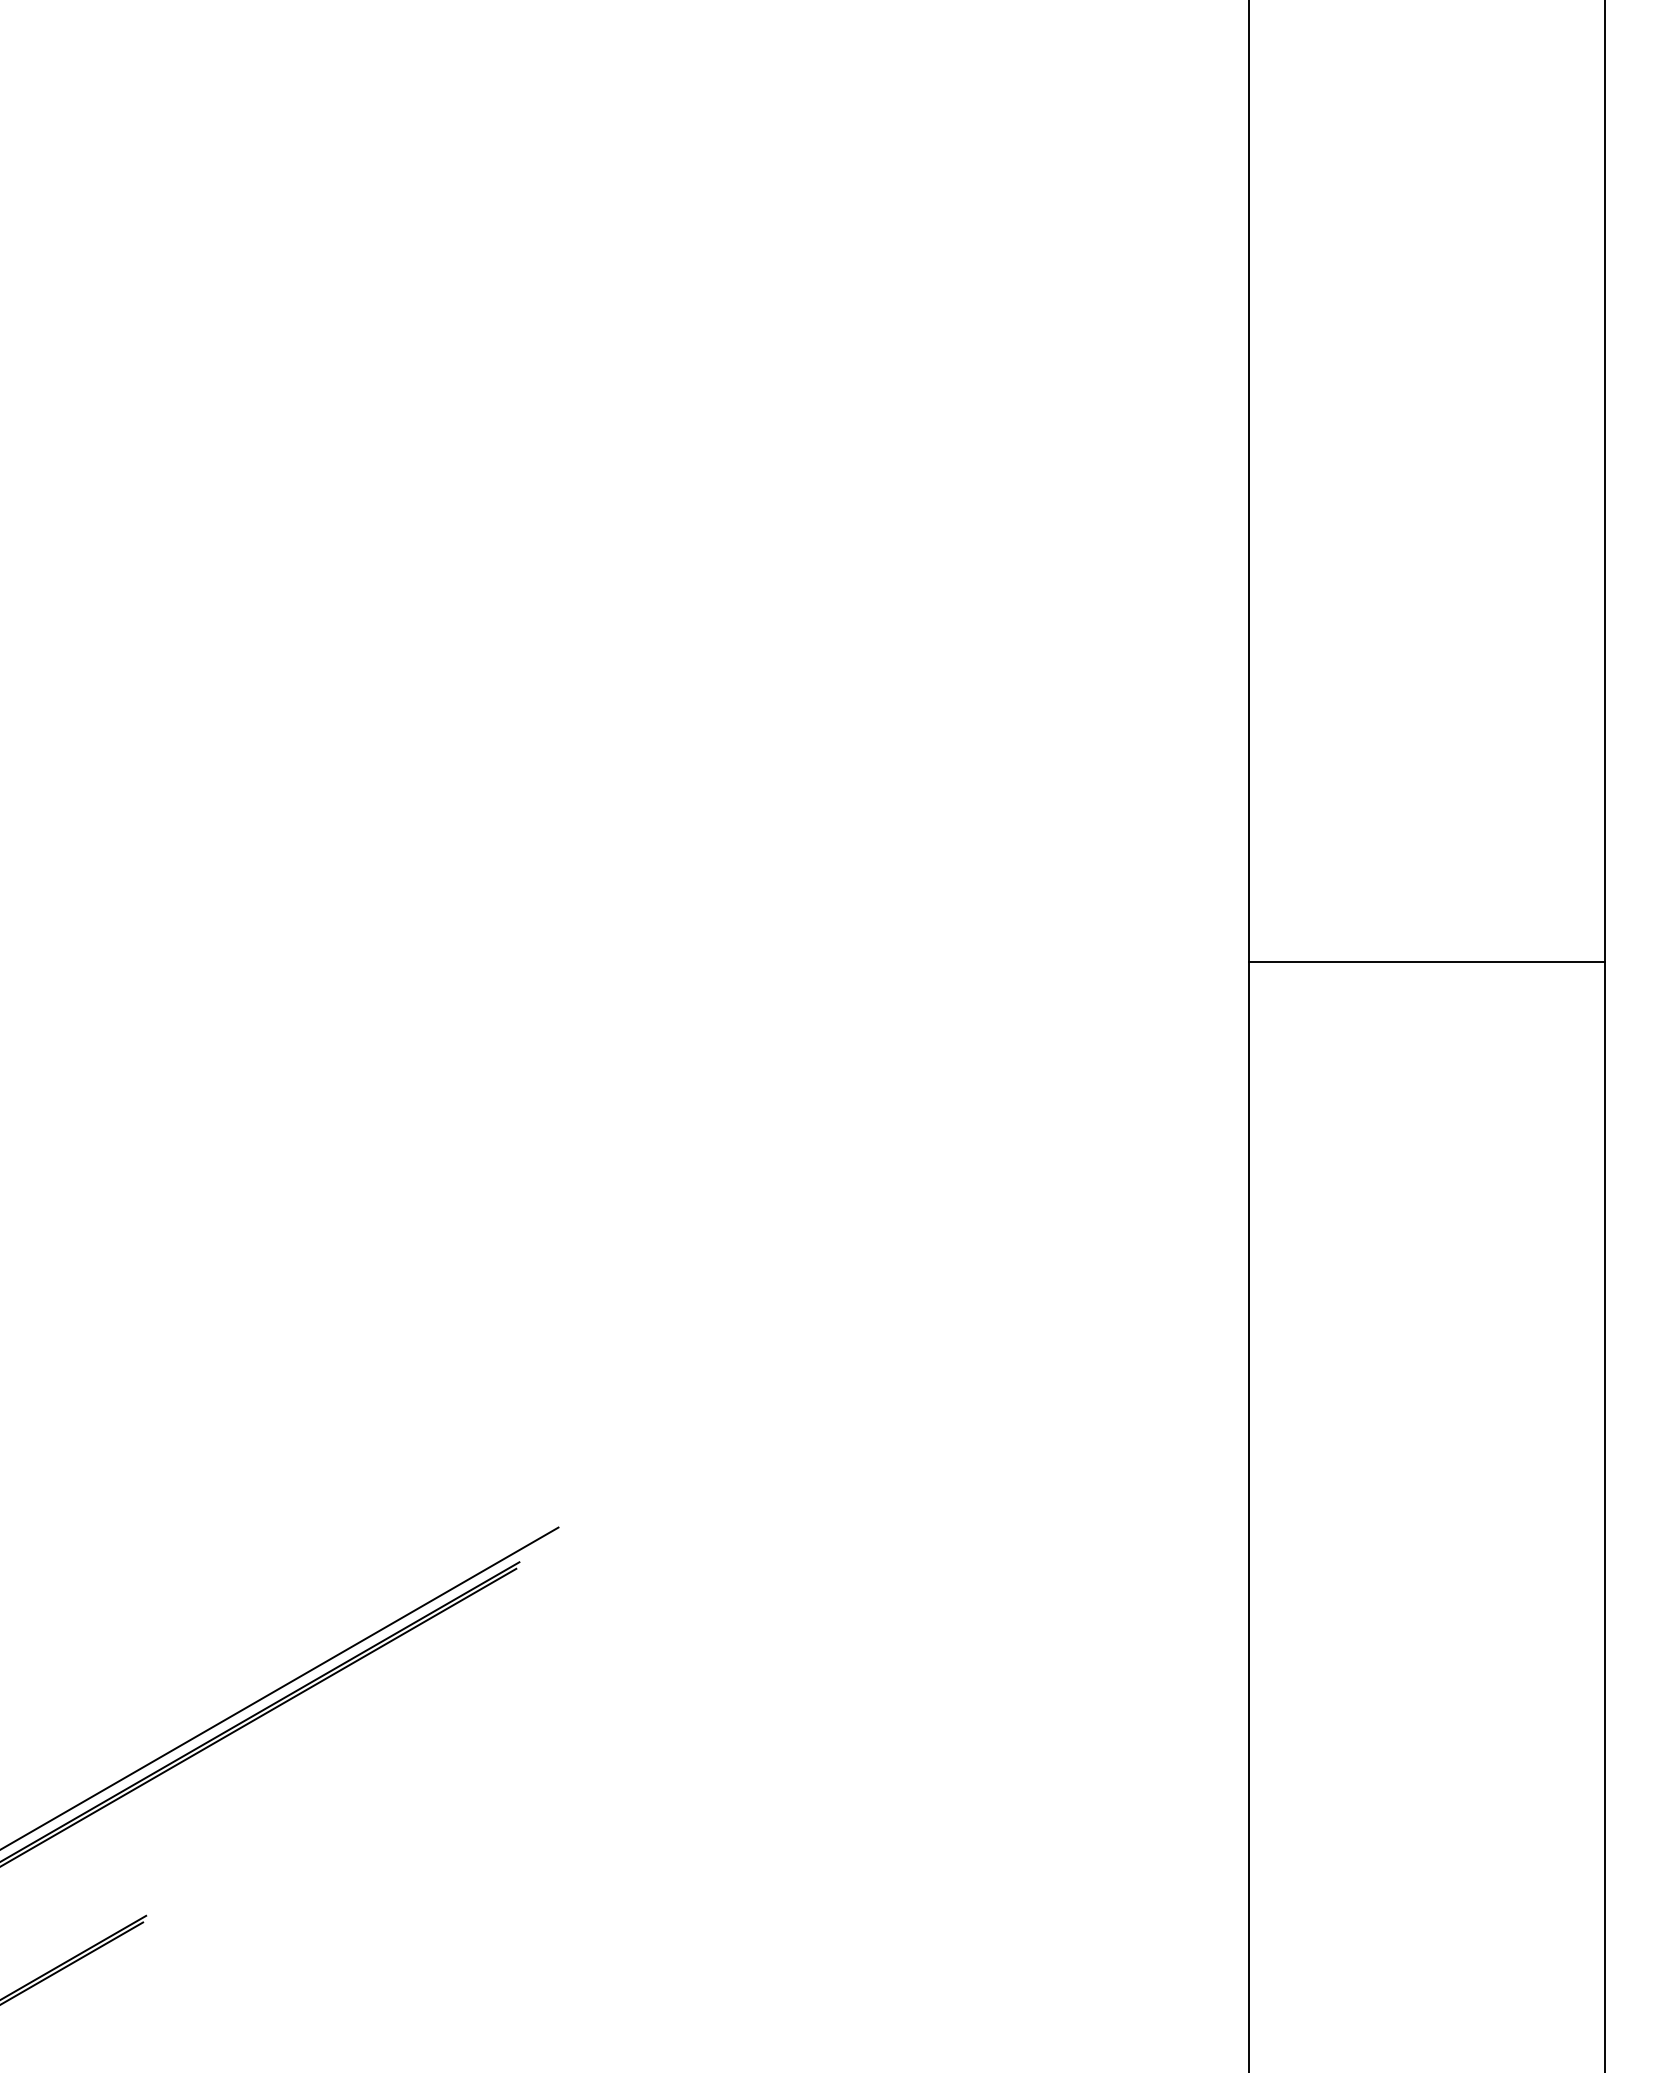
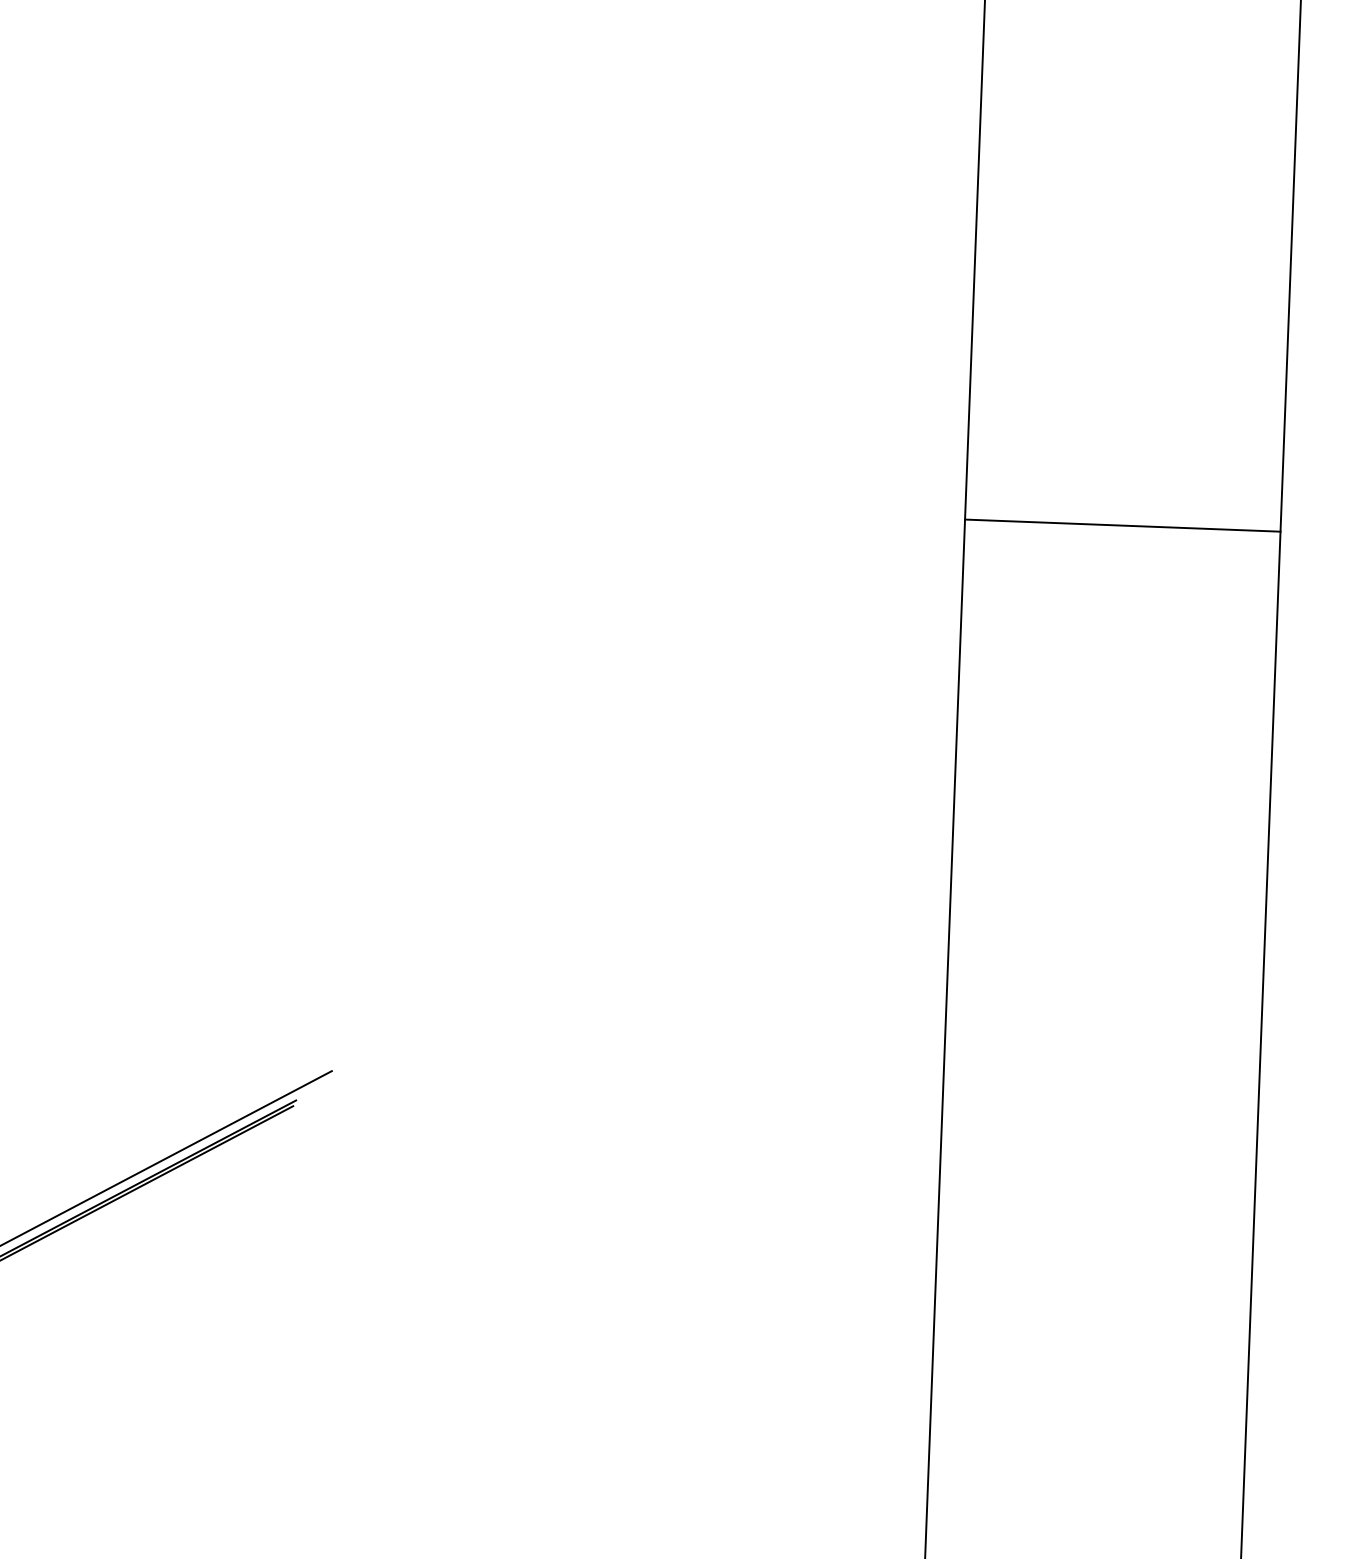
line: (1426, 961) -> (1122, 525), moved

